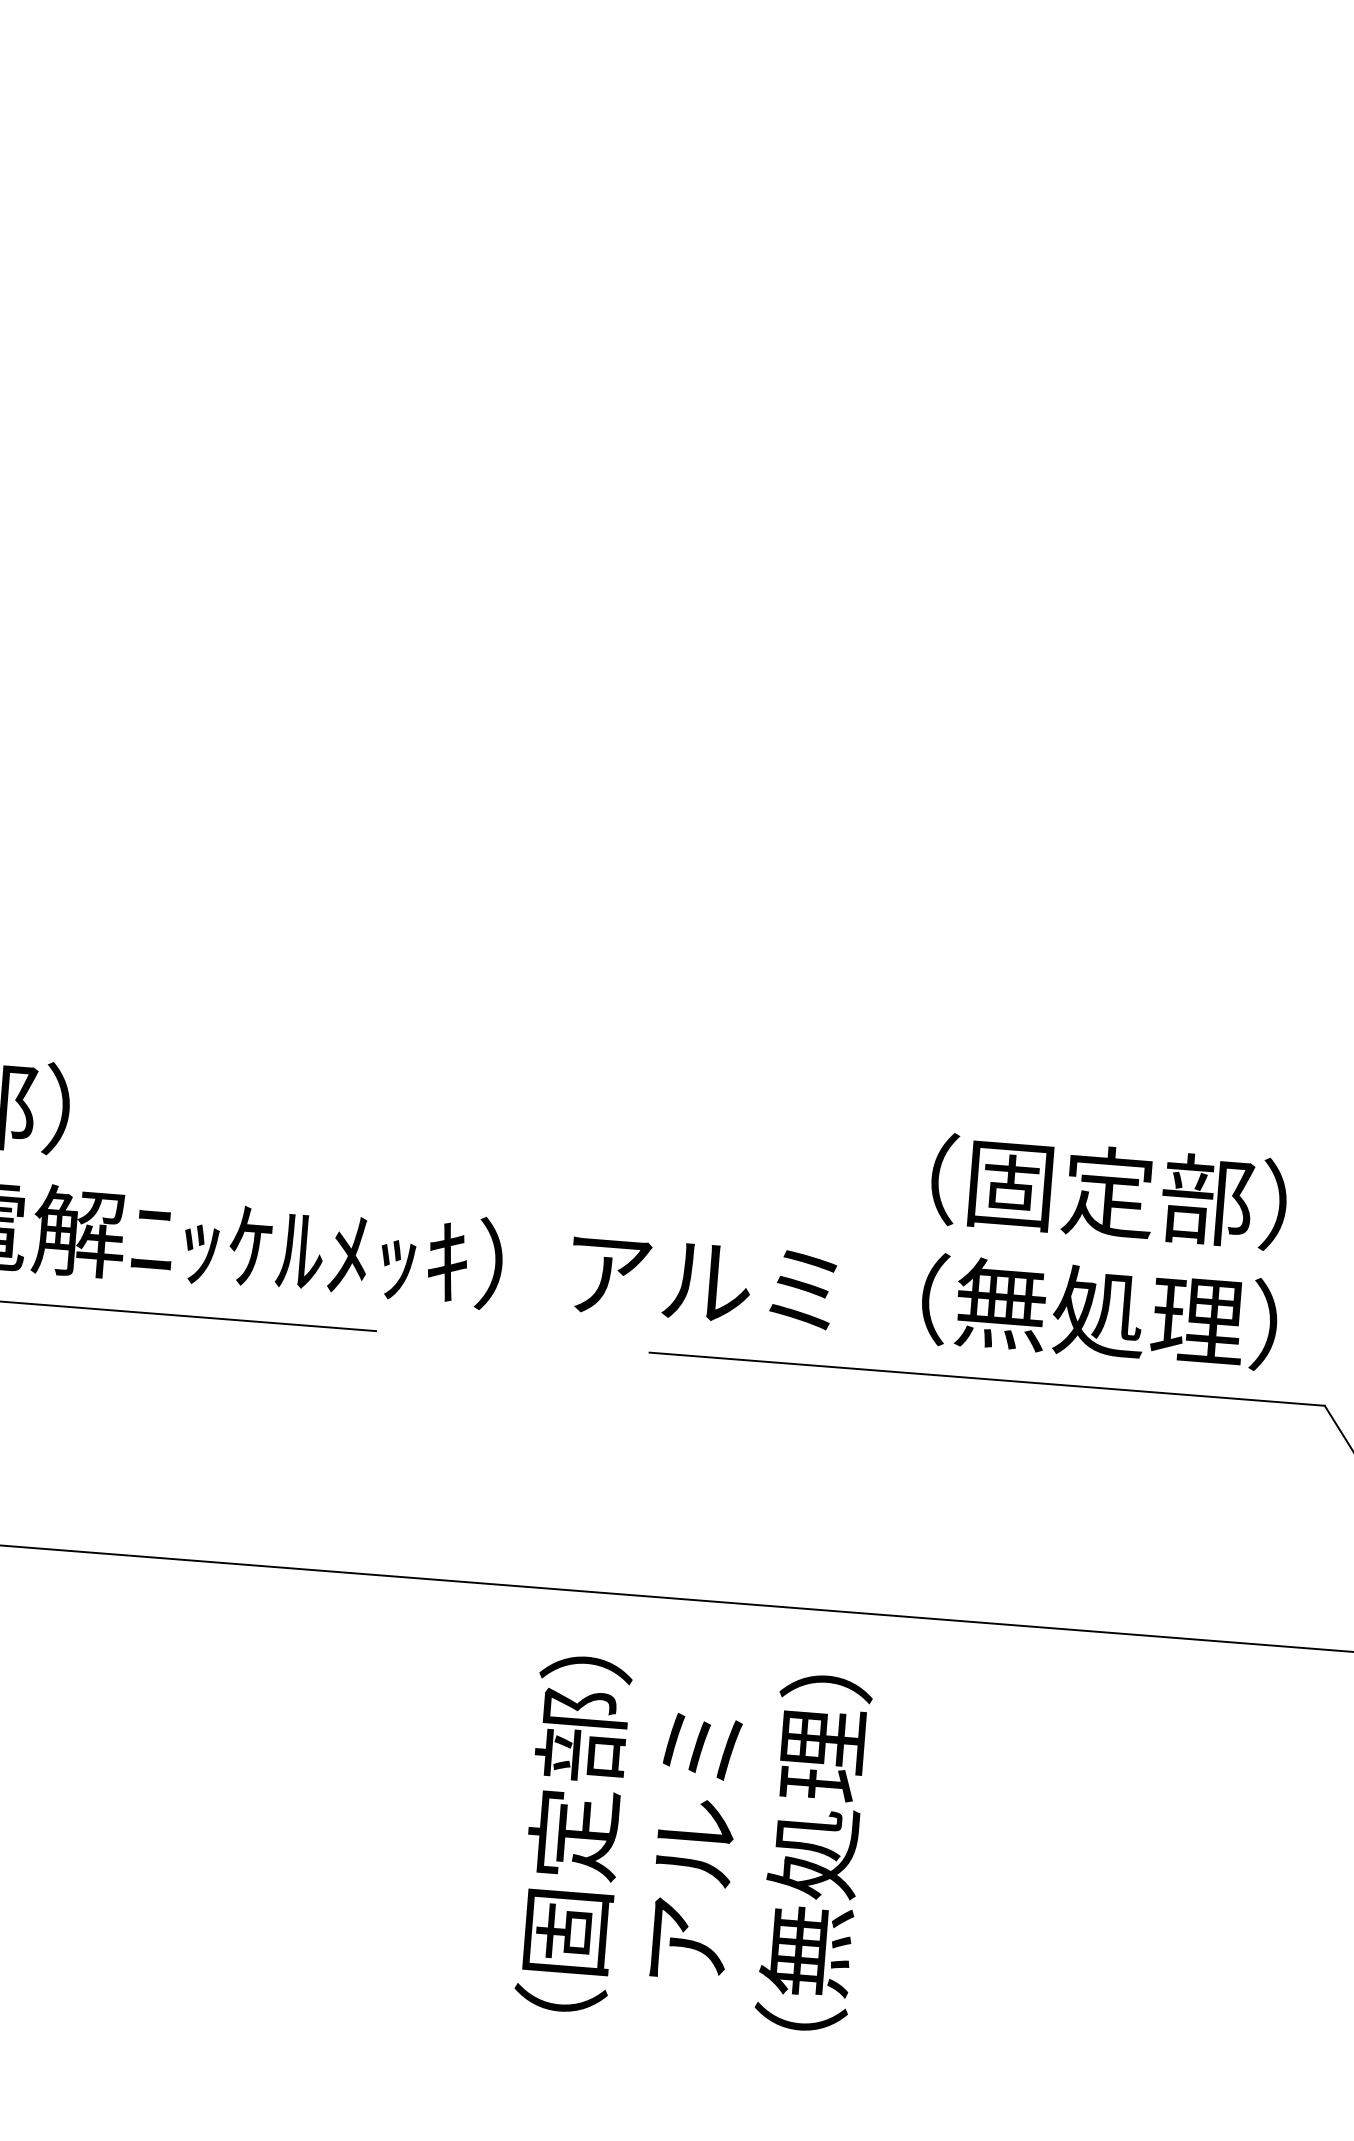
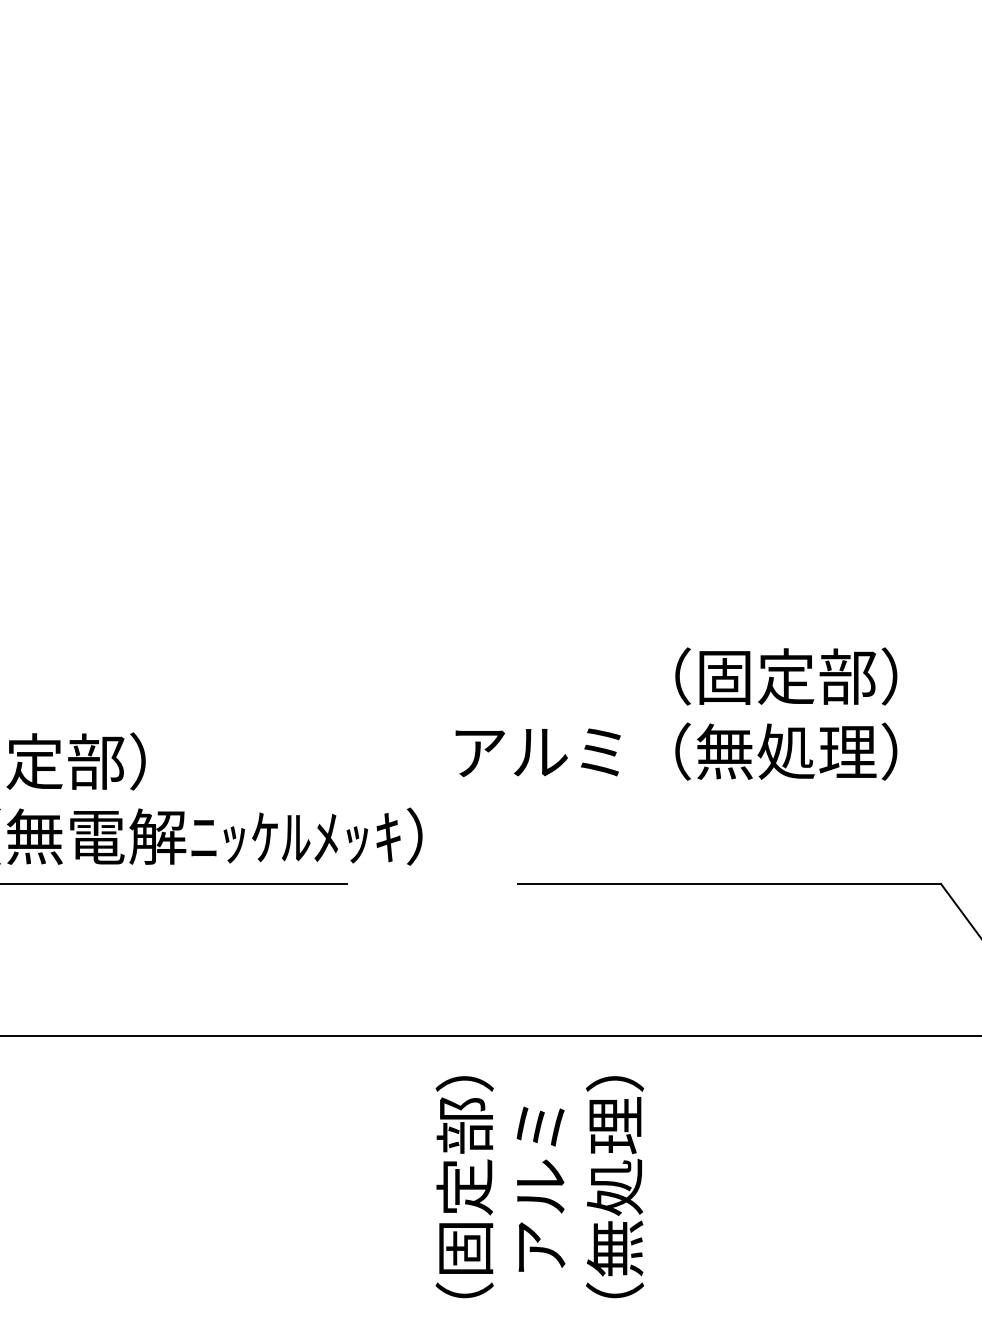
text: (928, 1237) -> (676, 713), moved
text: (693, 1844) -> (539, 1187), moved

